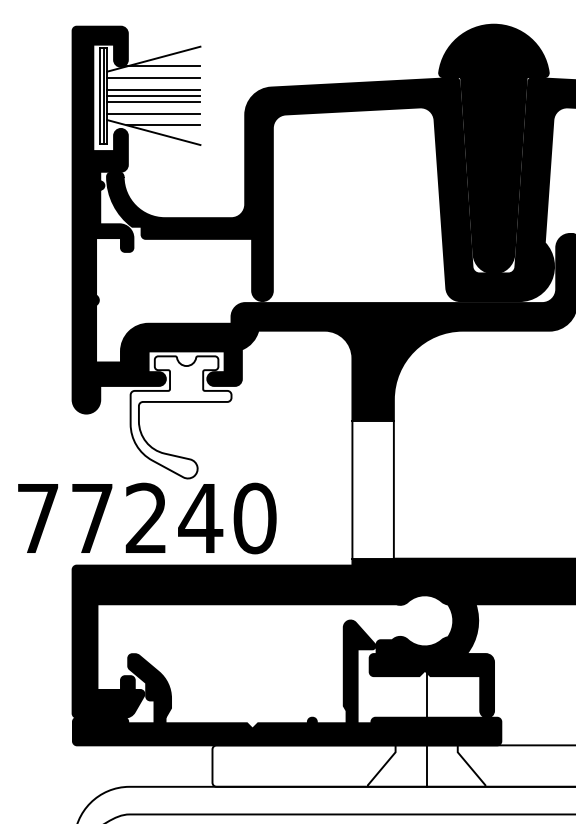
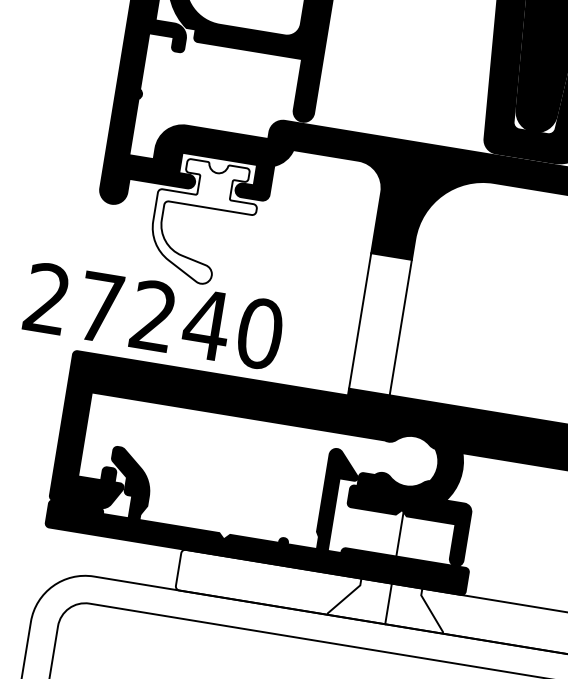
text: (37, 517) -> (46, 297), 77240 -> 27240

